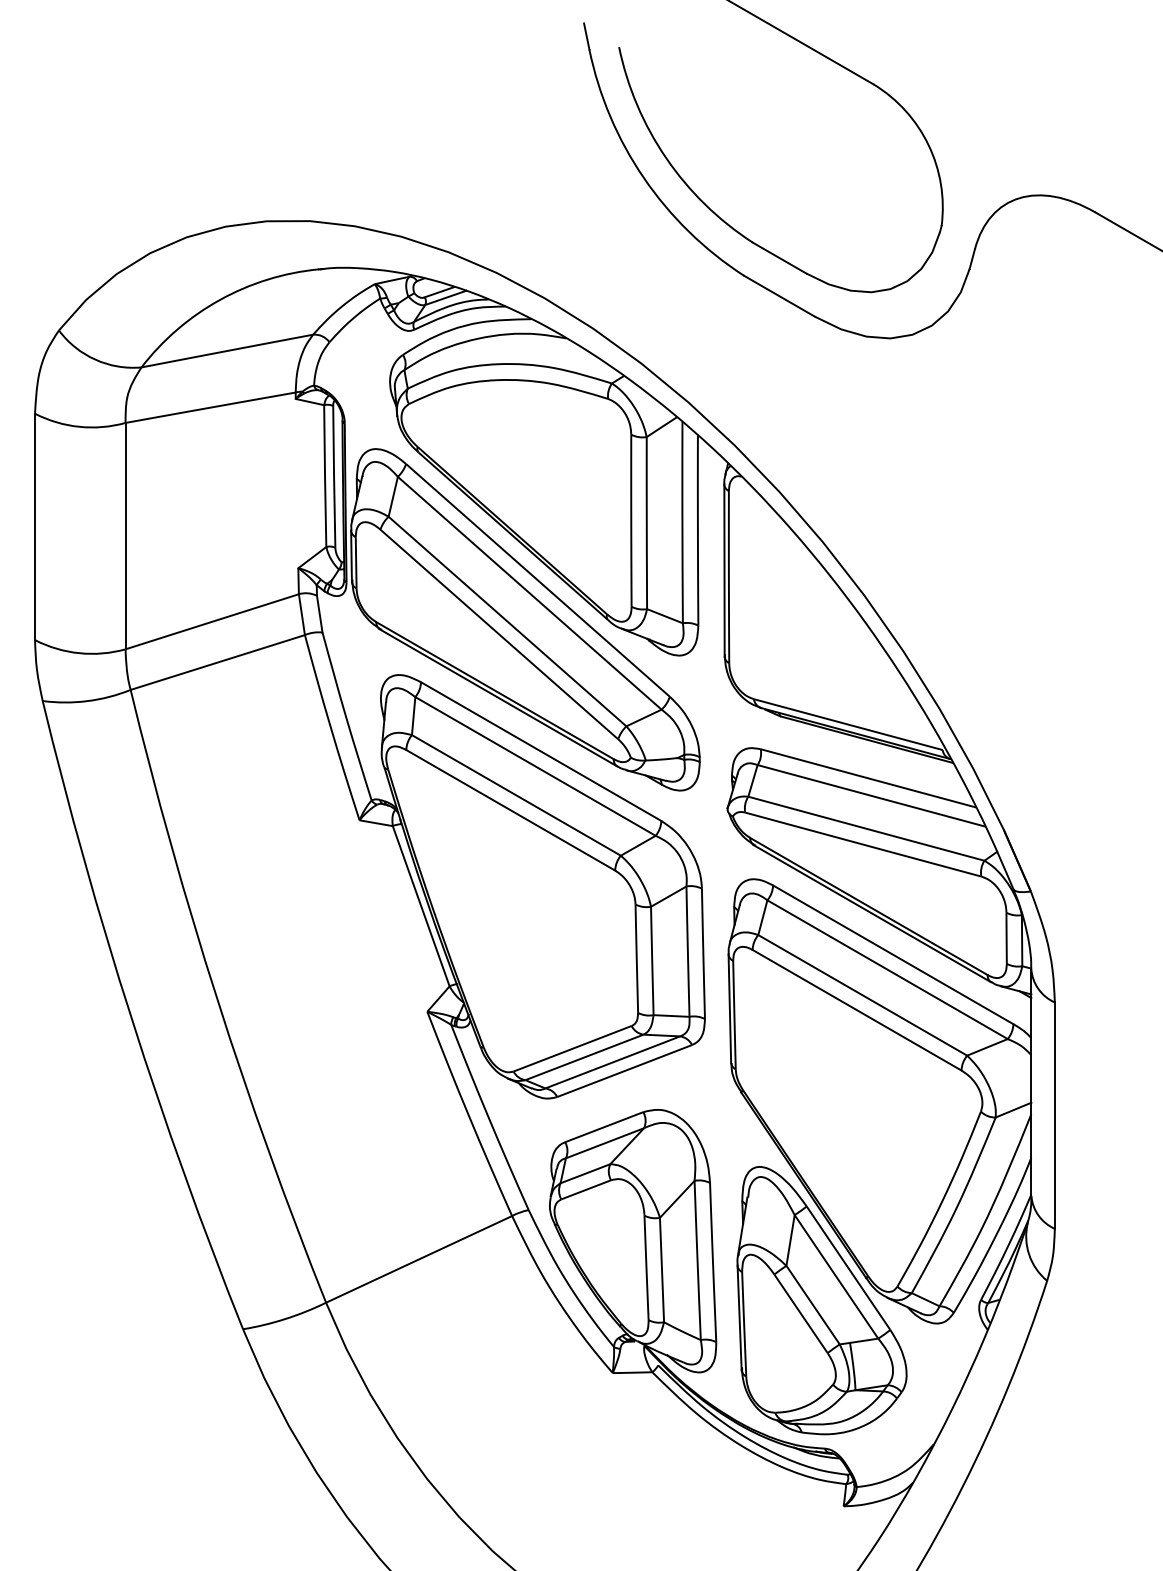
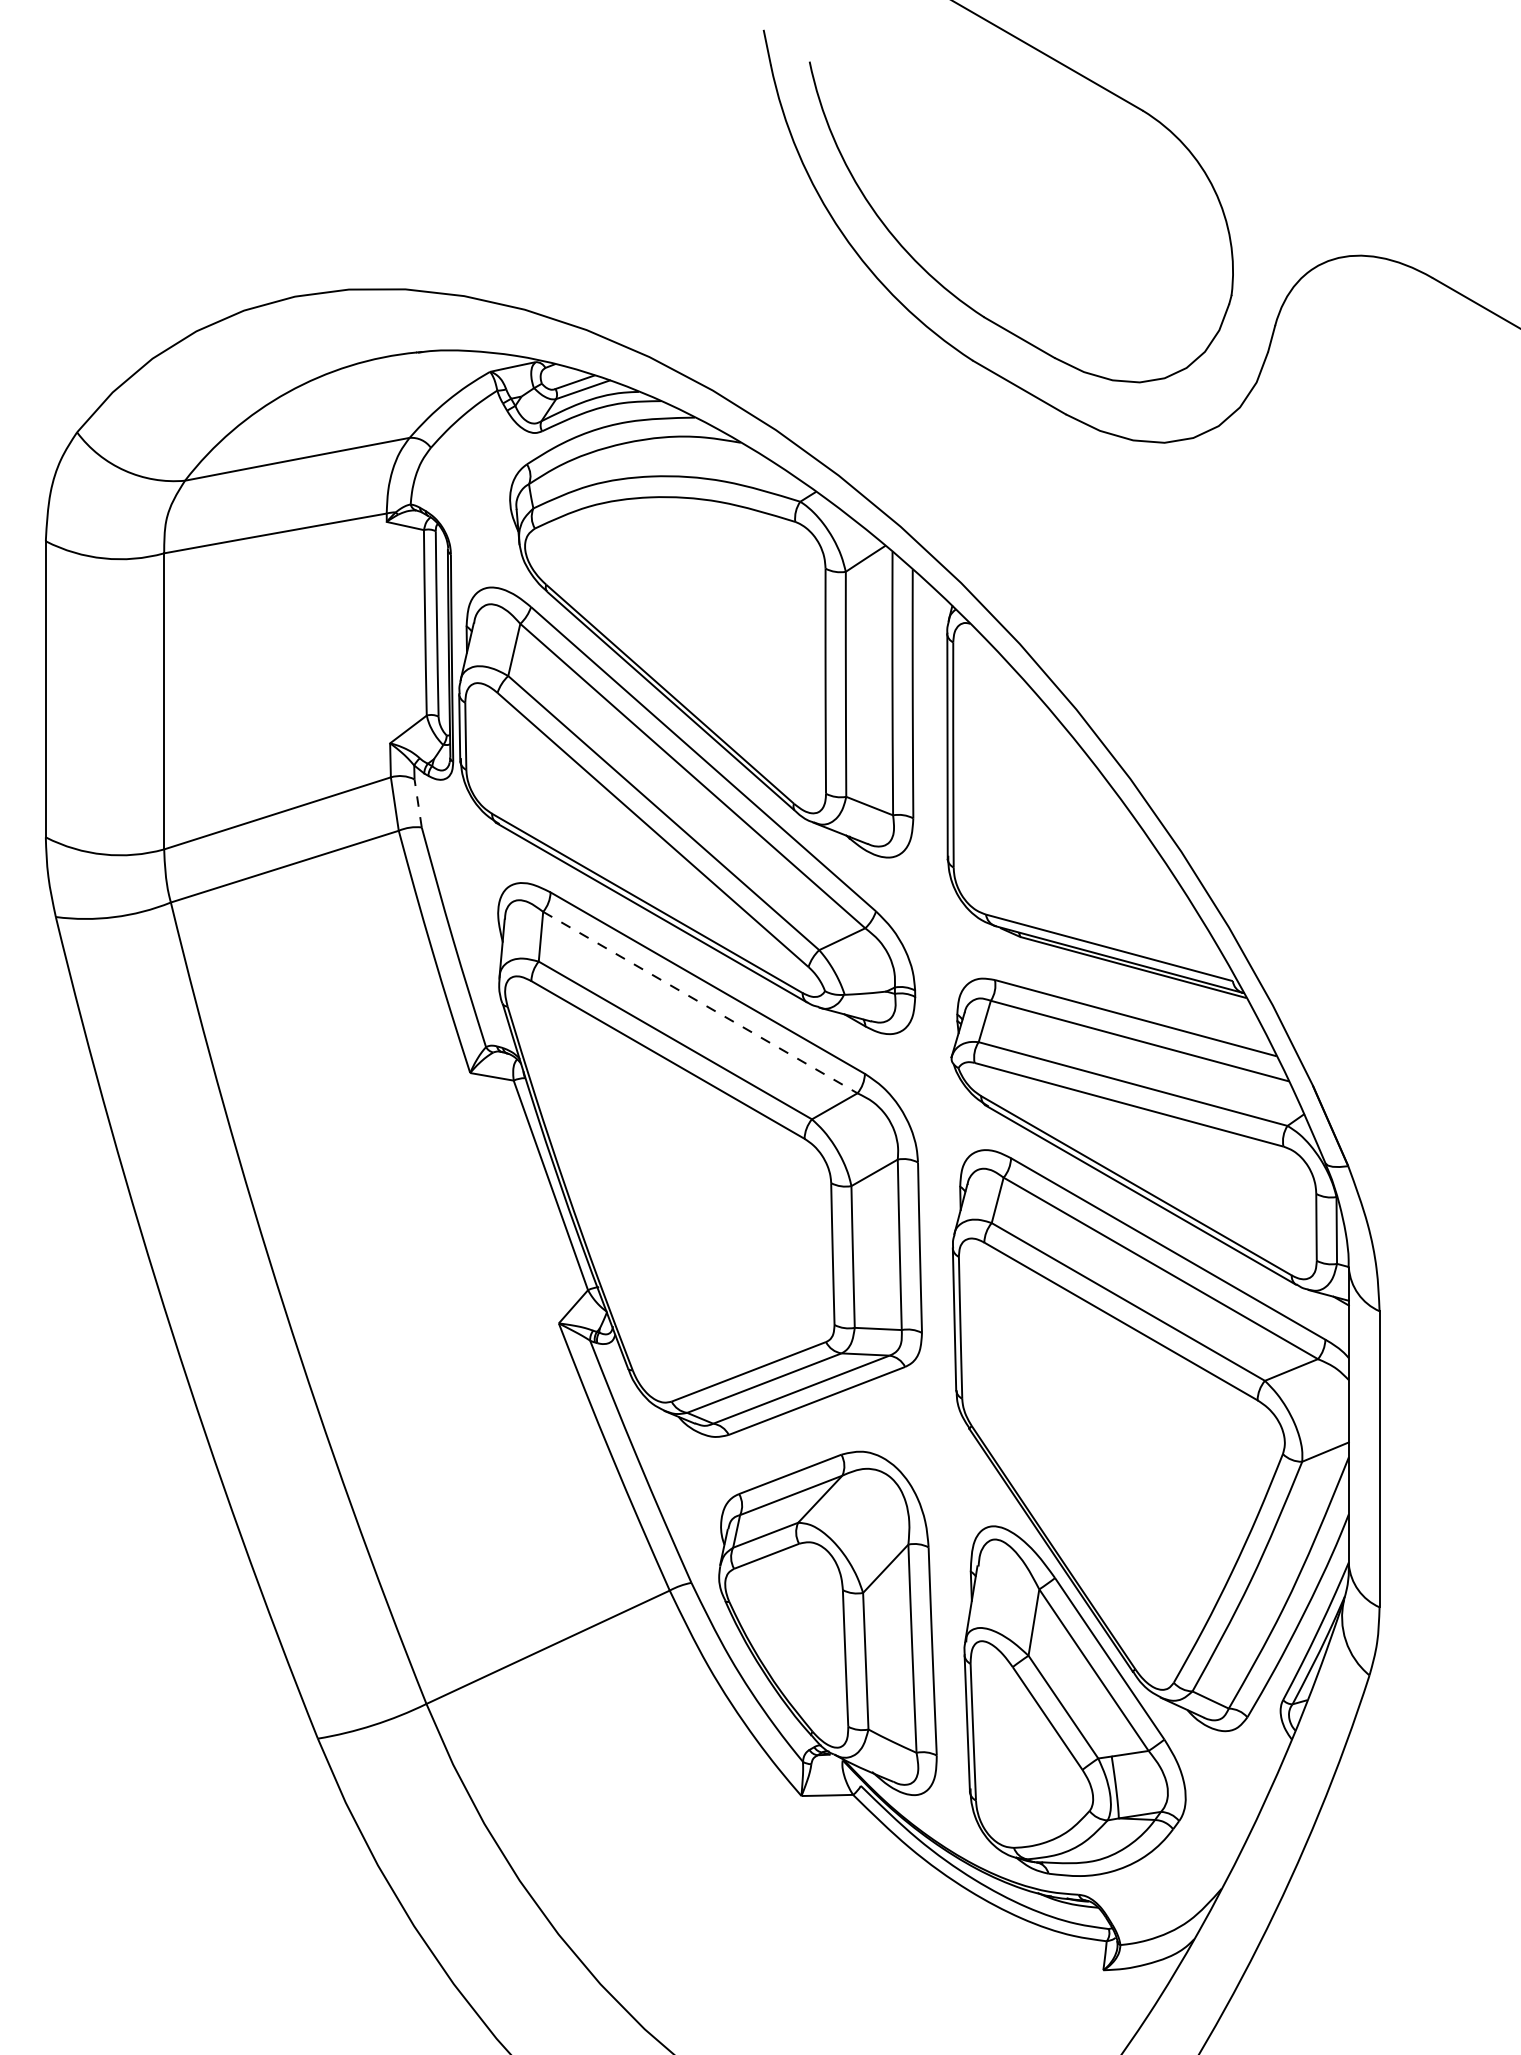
line: (320, 613) -> (418, 802), solid -> dashed
line: (535, 766) -> (700, 1002), solid -> dashed

